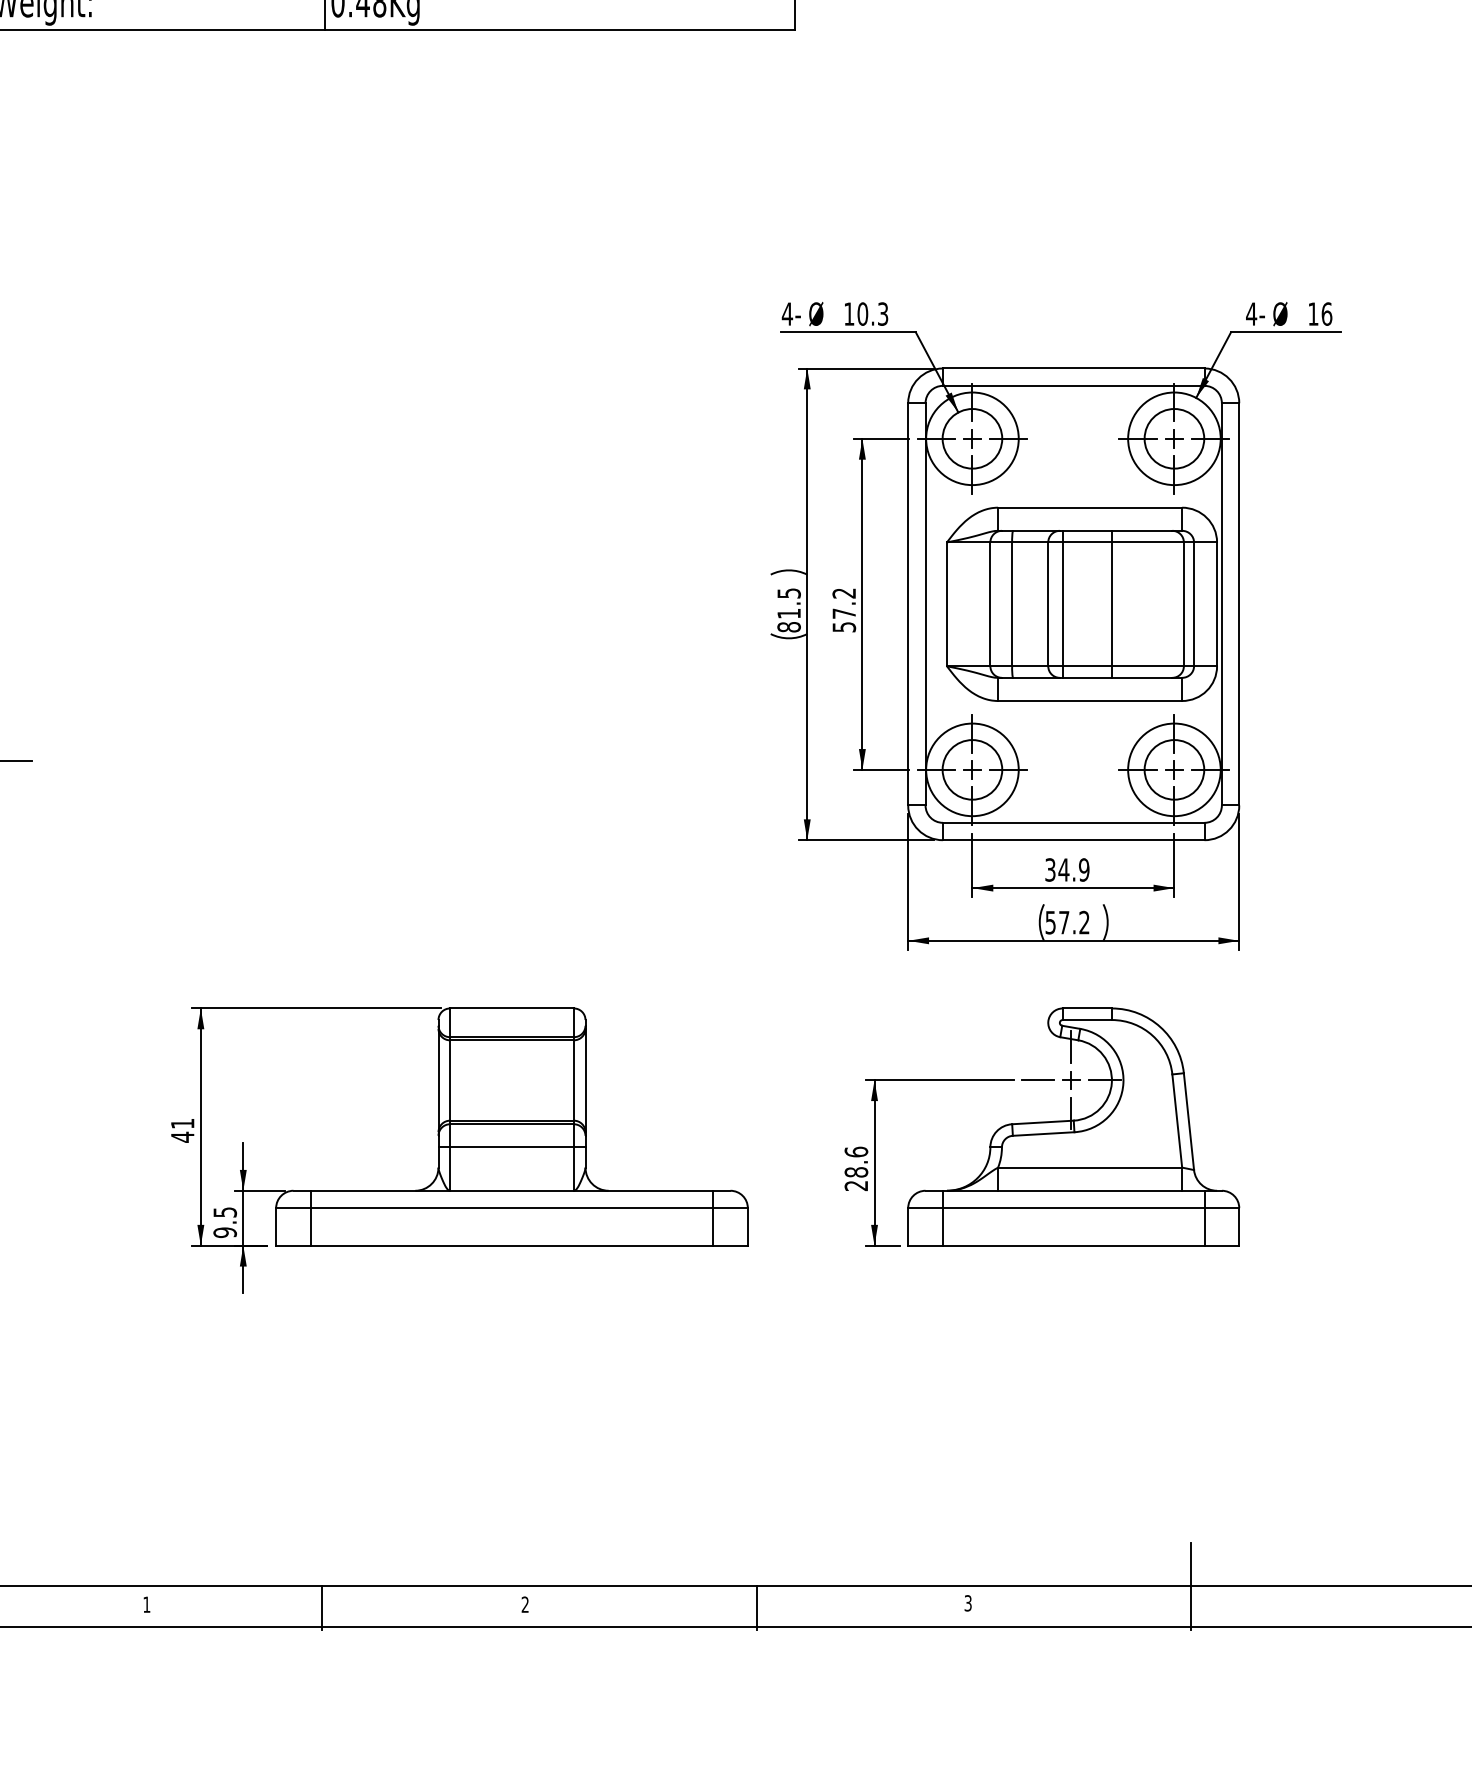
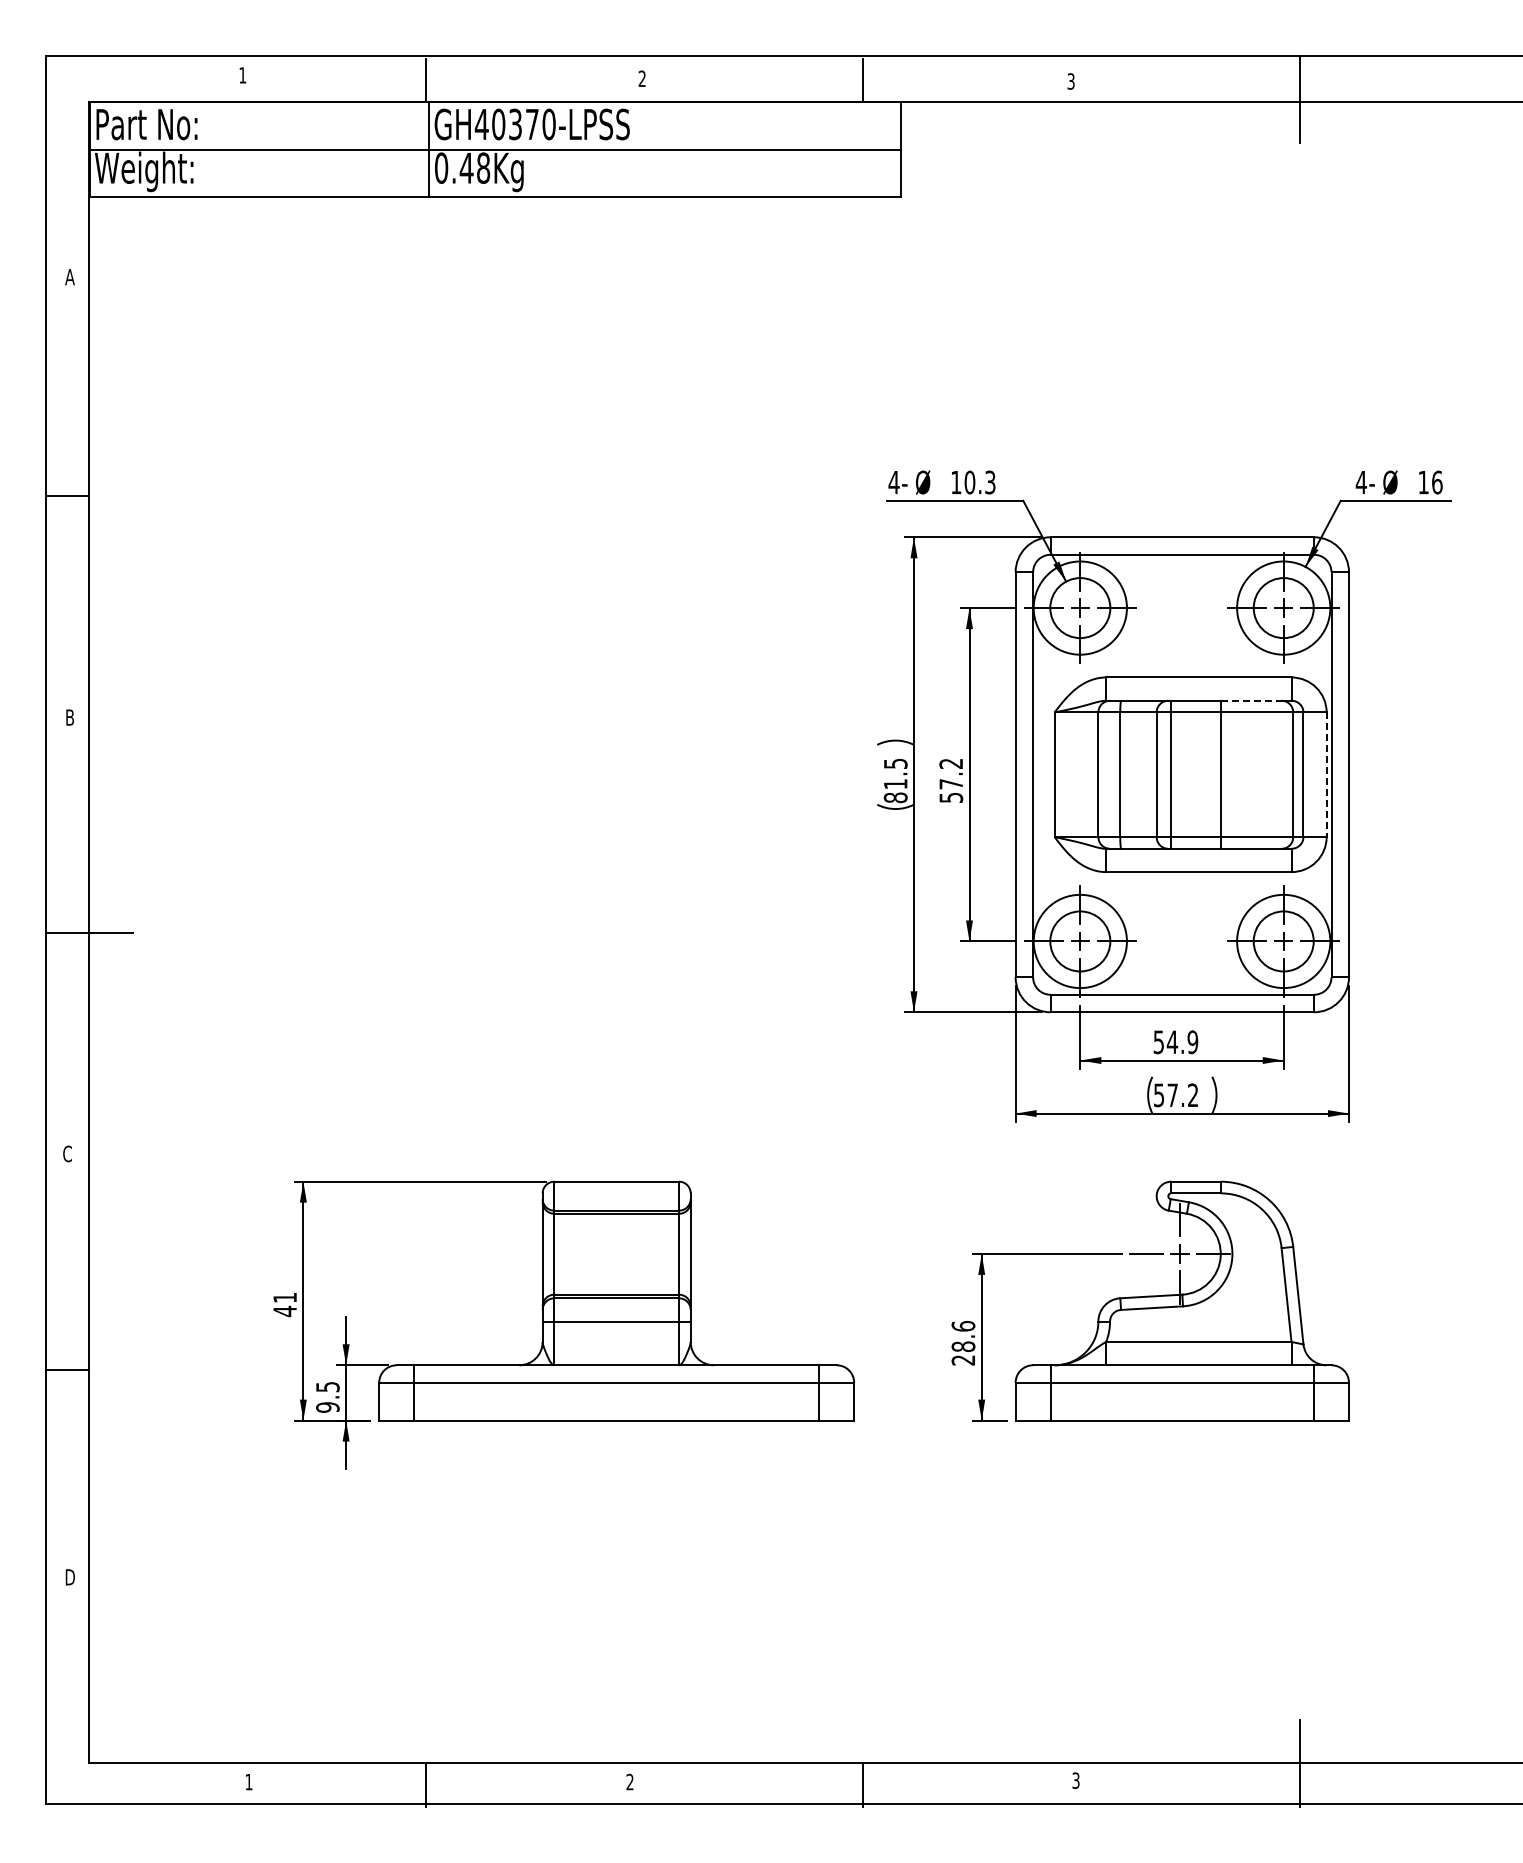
line: (1142, 530) -> (1251, 700), solid -> dashed
line: (1216, 605) -> (1326, 775), solid -> dashed
text: (1050, 869) -> (1158, 1041), 34.9 -> 54.9

